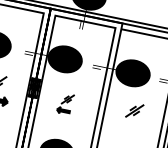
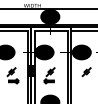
part: (65, 103) -> (49, 75), size x1.43

